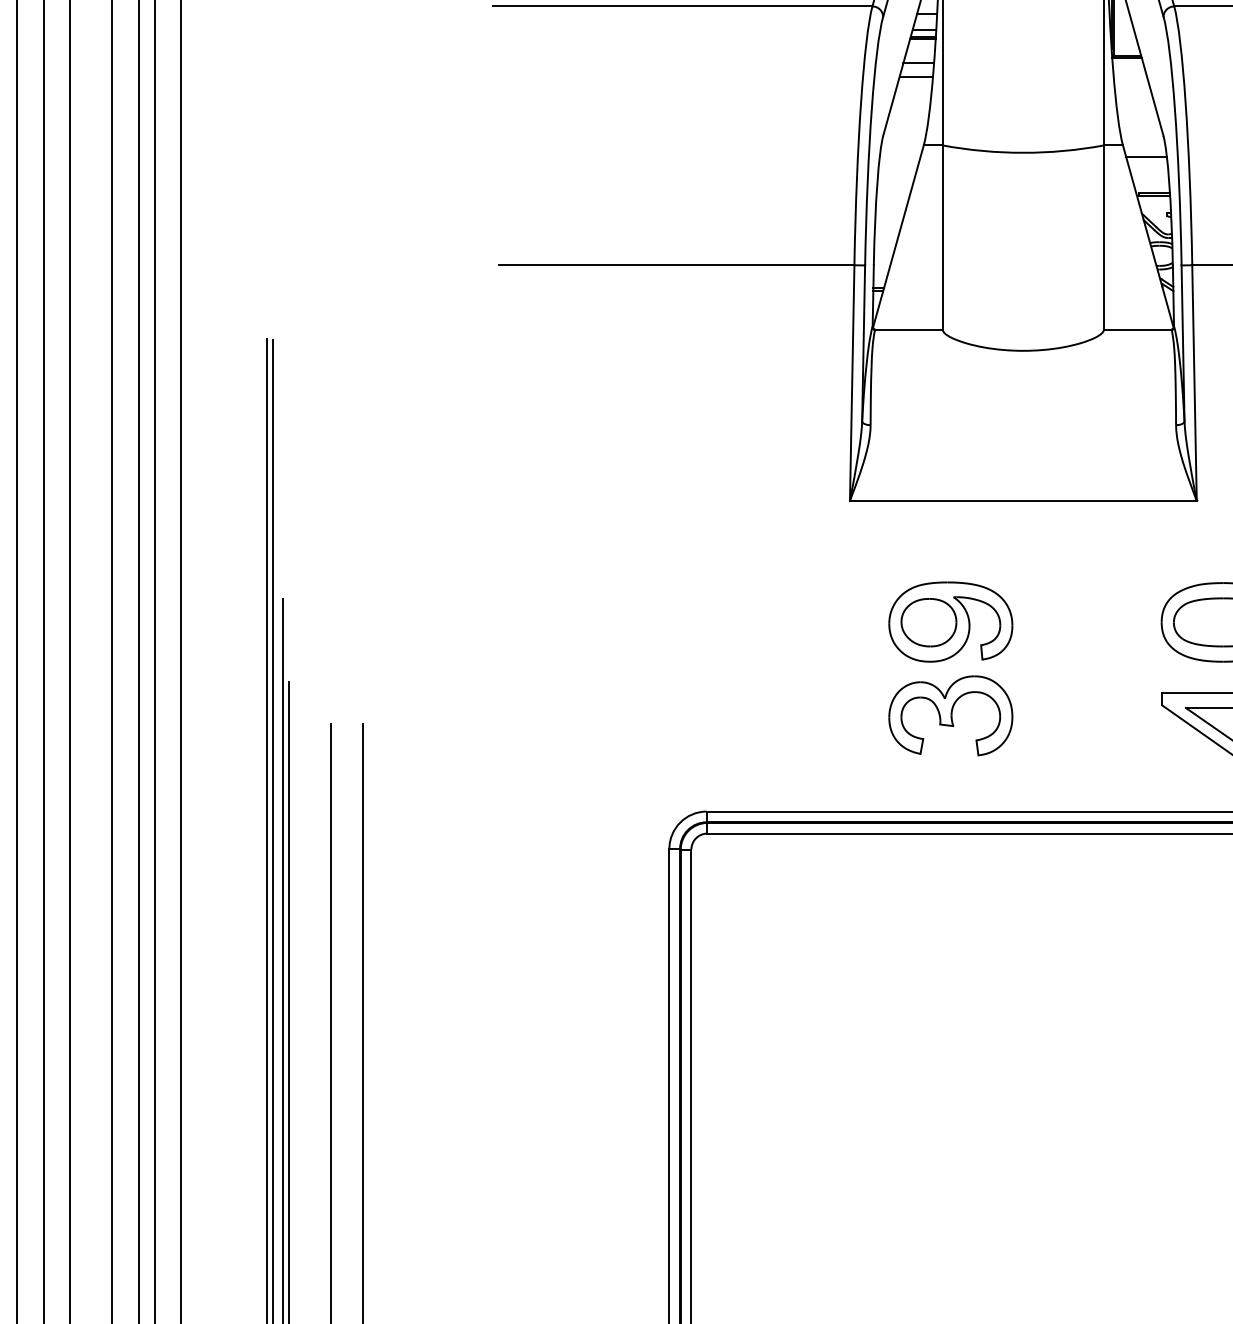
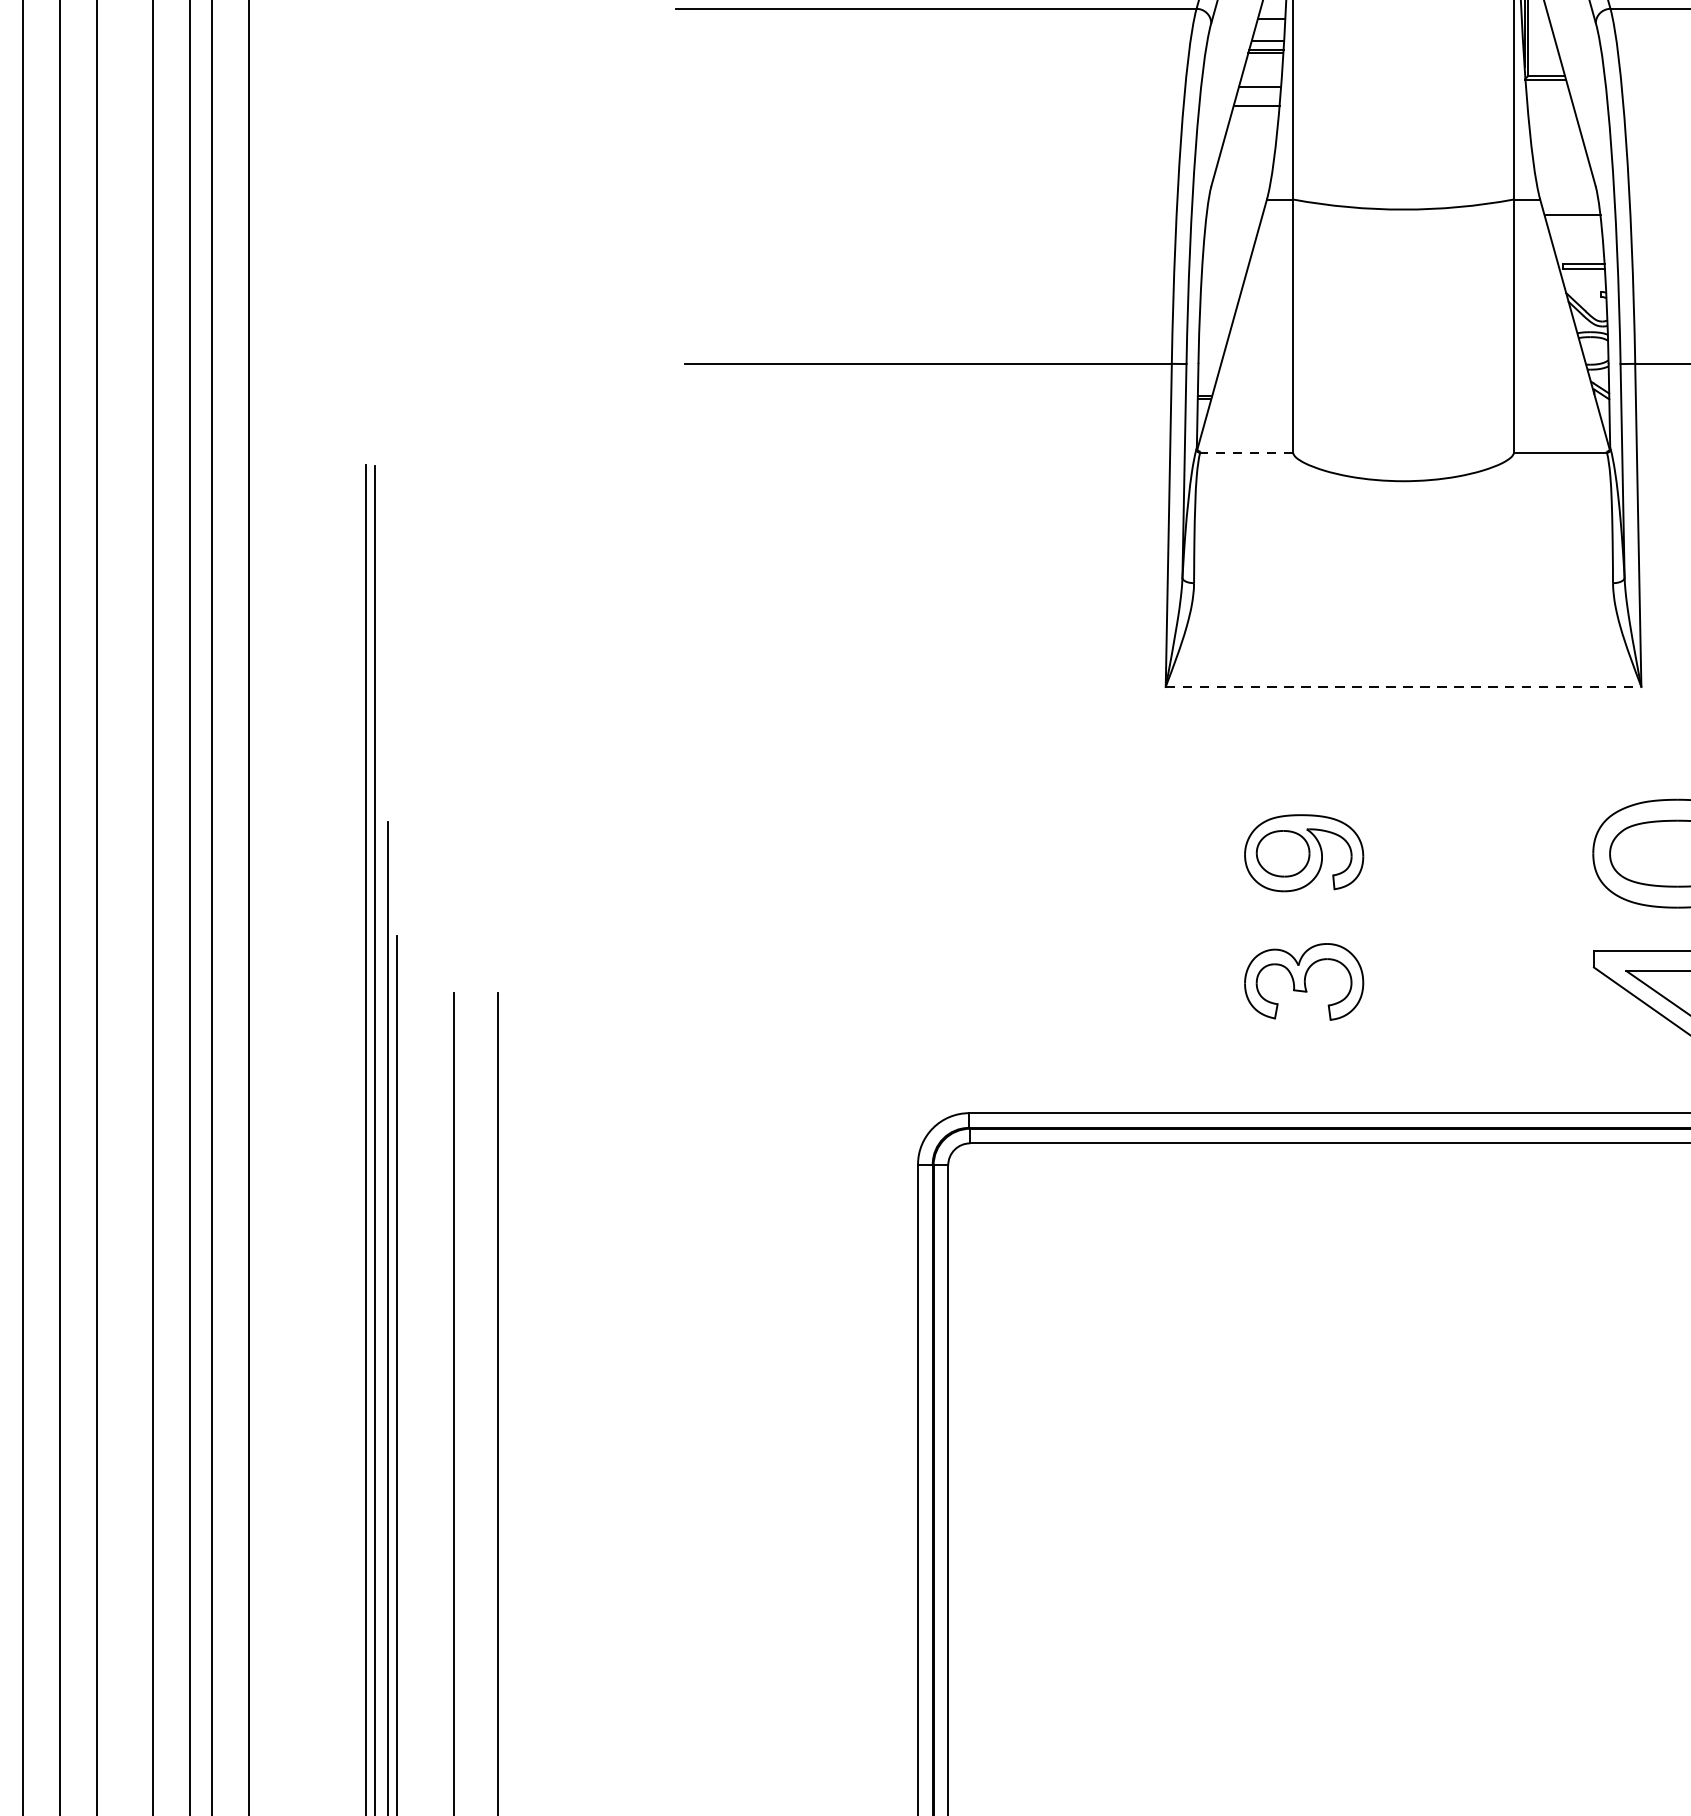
line: (908, 330) -> (1246, 453), solid -> dashed
line: (1023, 500) -> (1403, 686), solid -> dashed
part: (950, 621) -> (1303, 852), size x0.7
part: (950, 715) -> (1303, 981), size x0.7

